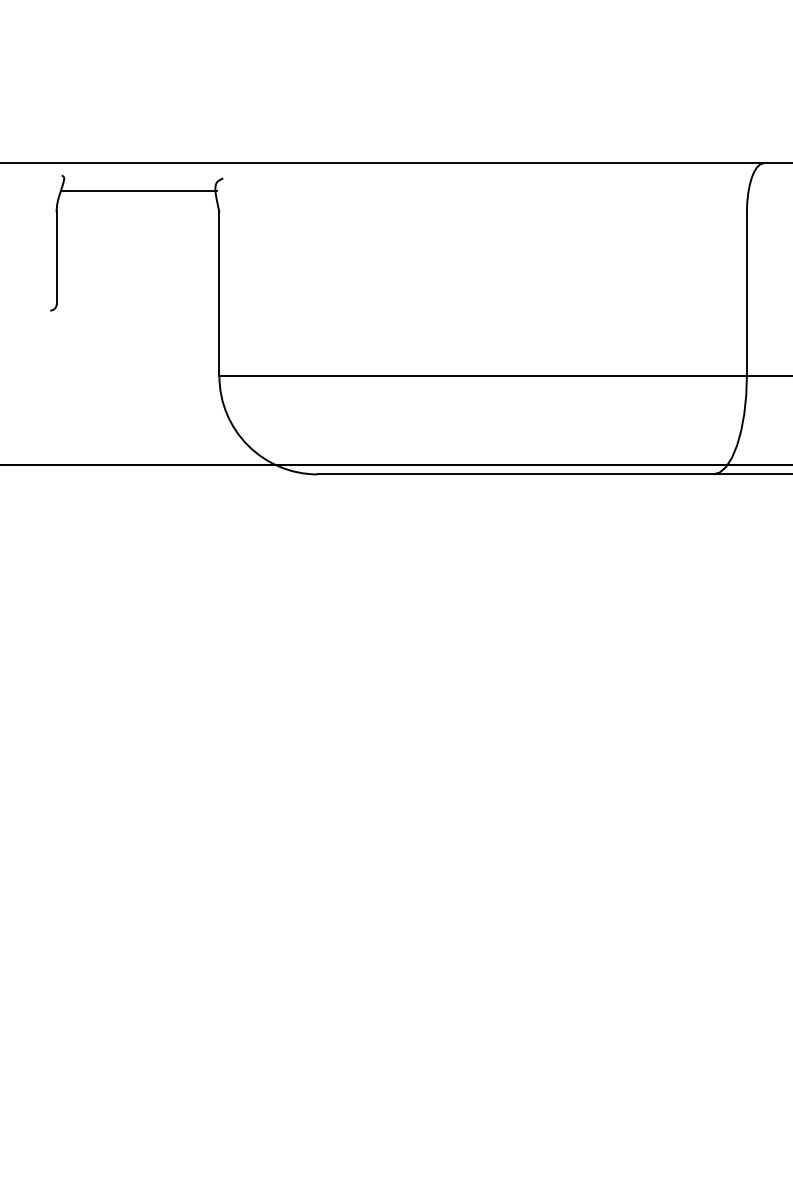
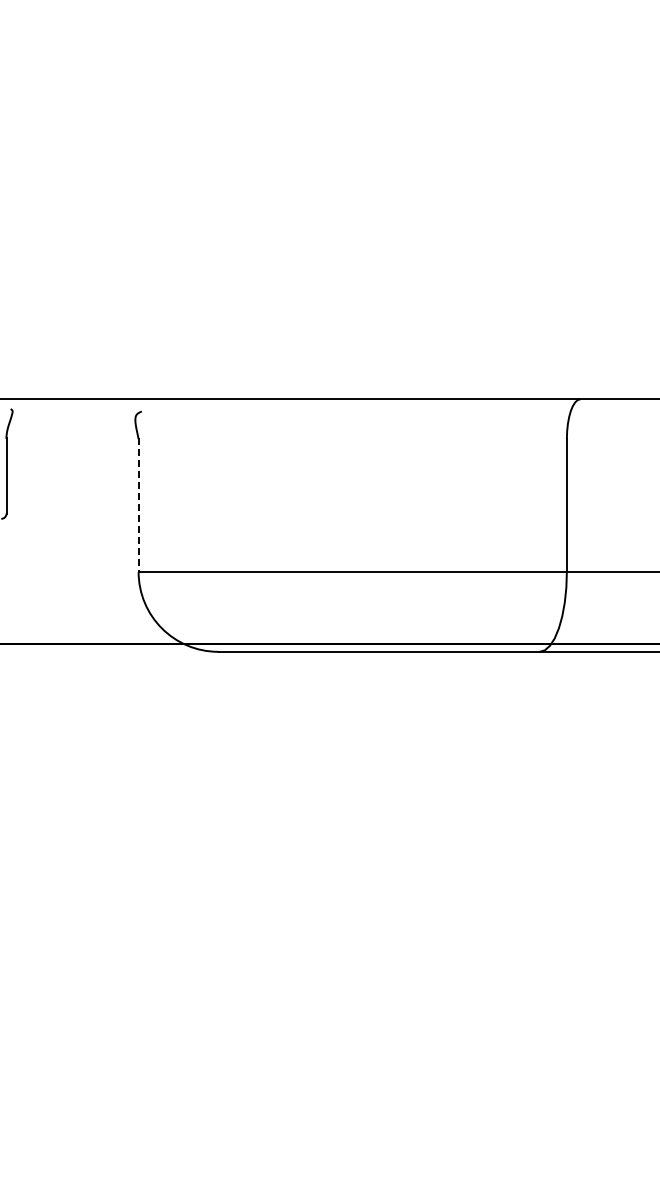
line: (137, 190) -> (72, 421), removed
line: (219, 294) -> (138, 505), solid -> dashed

